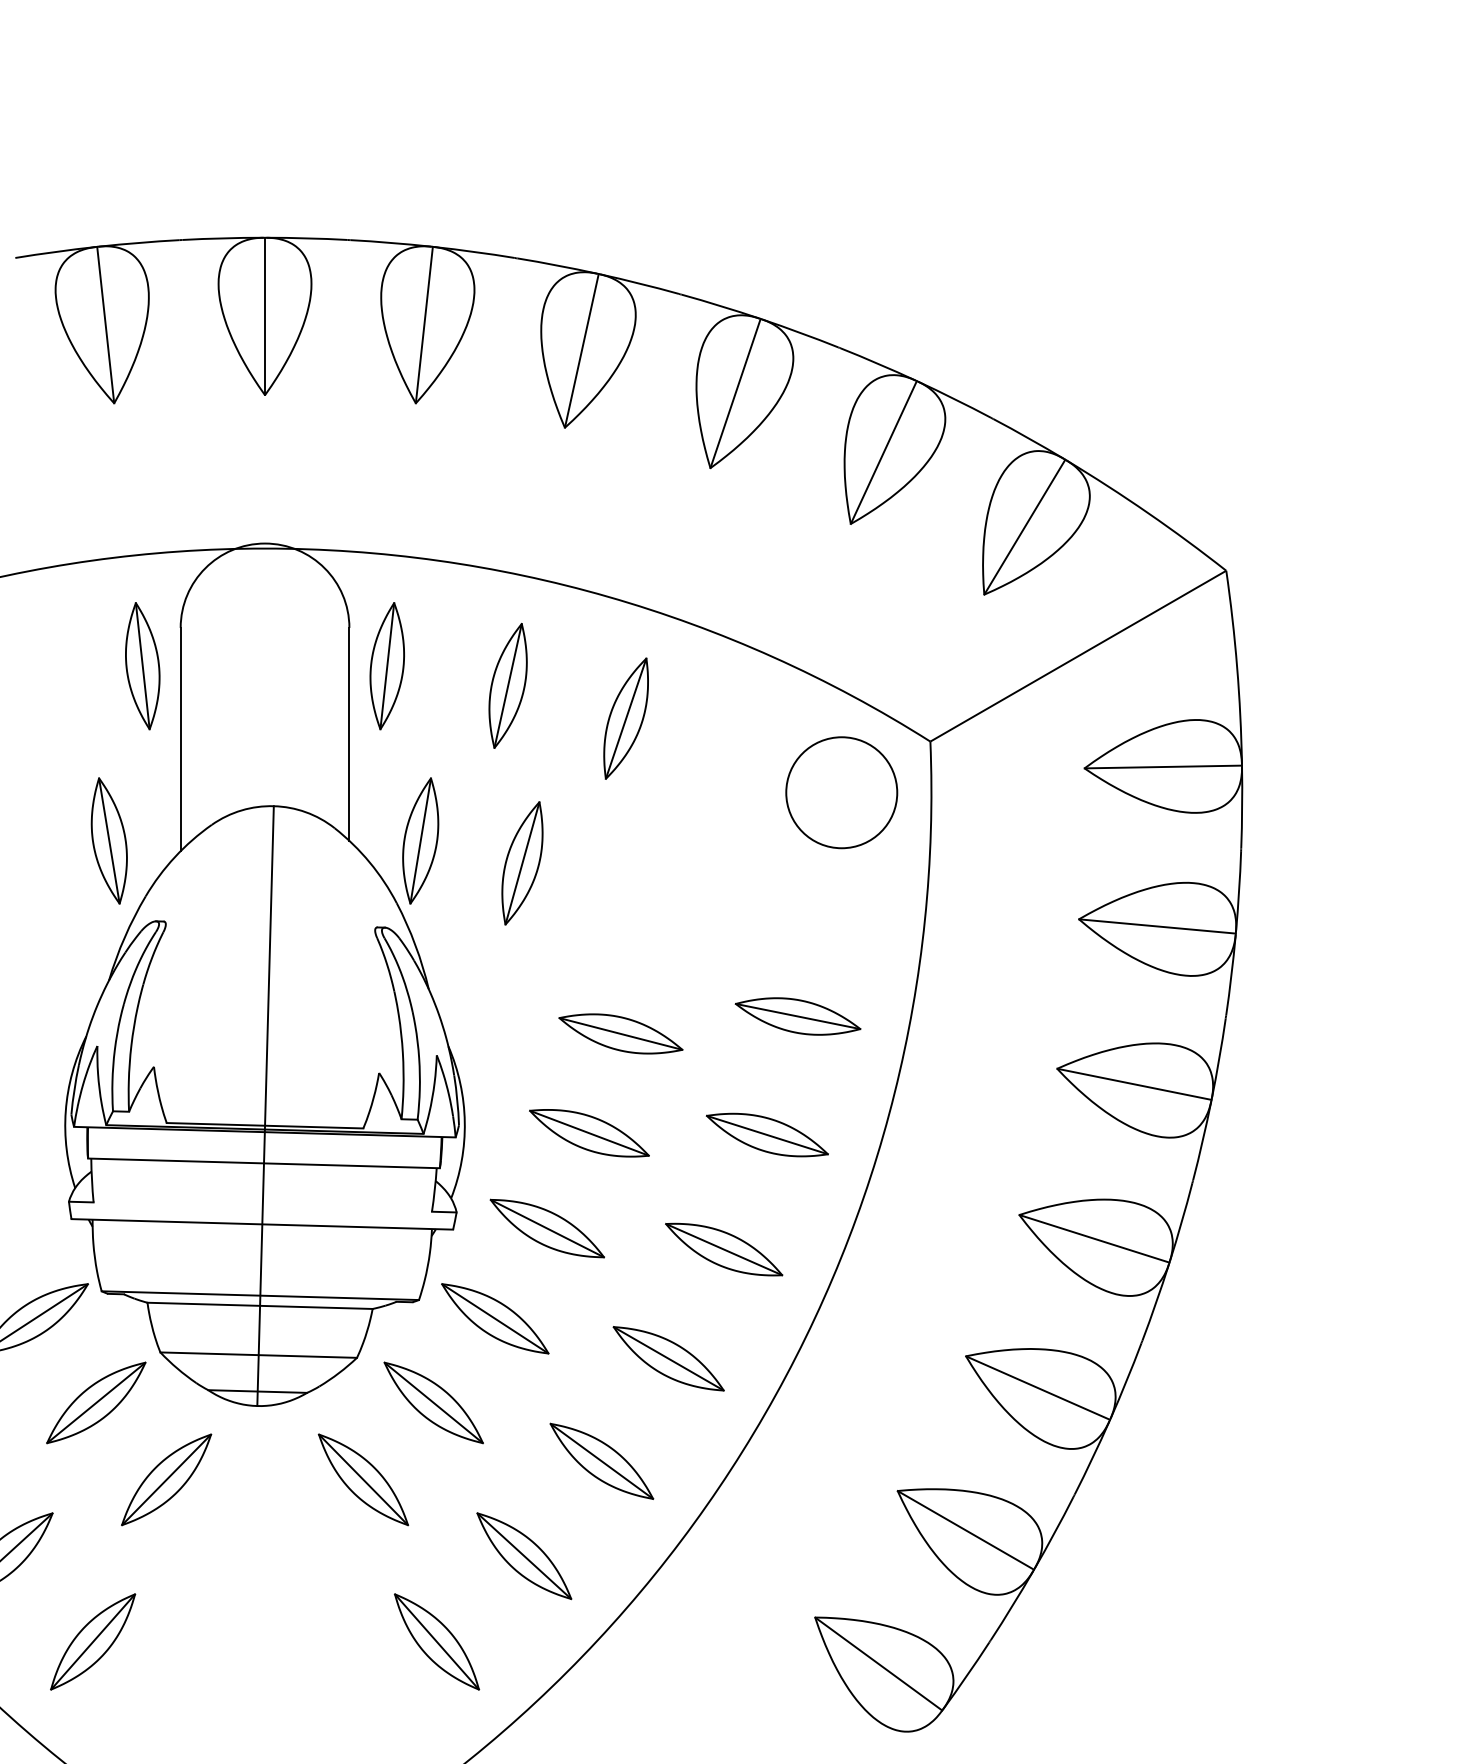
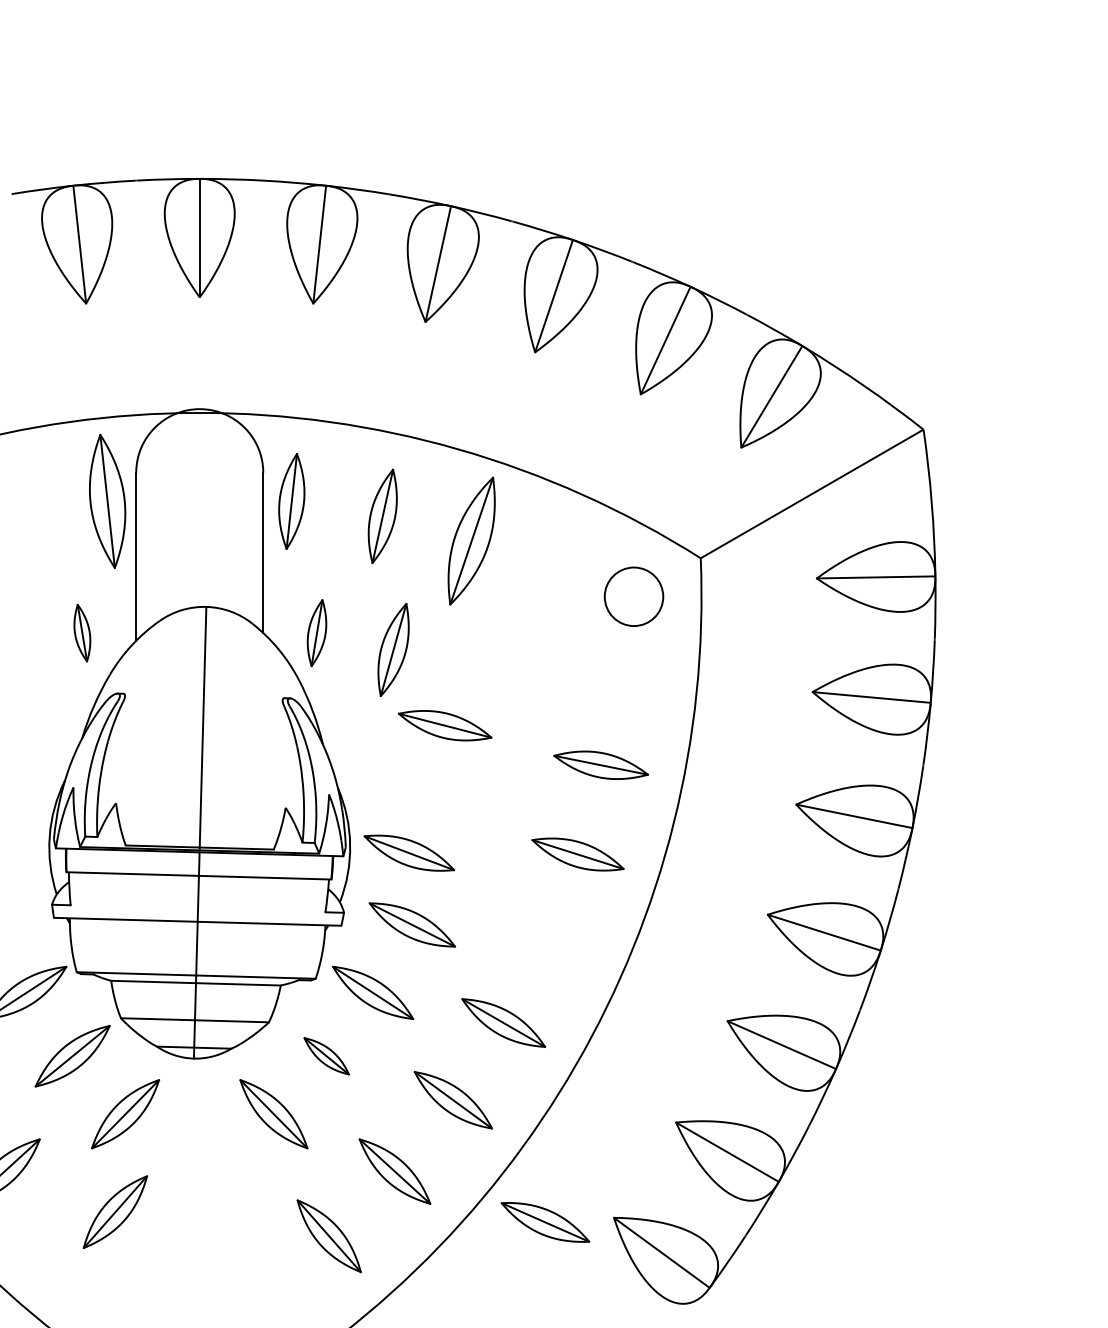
part: (142, 666) -> (107, 501), size x1.4
part: (625, 718) -> (471, 540), size x1.4
circle: (841, 792) -> (633, 596), size x0.7
part: (108, 840) -> (81, 632), size x0.6
part: (420, 840) -> (316, 632), size x0.7
part: (620, 1033) -> (444, 725), moved
part: (589, 1133) -> (409, 853), moved
part: (724, 1249) -> (545, 1222), moved
part: (433, 1402) -> (326, 1055), size x0.6
part: (93, 1641) -> (115, 1211), moved

